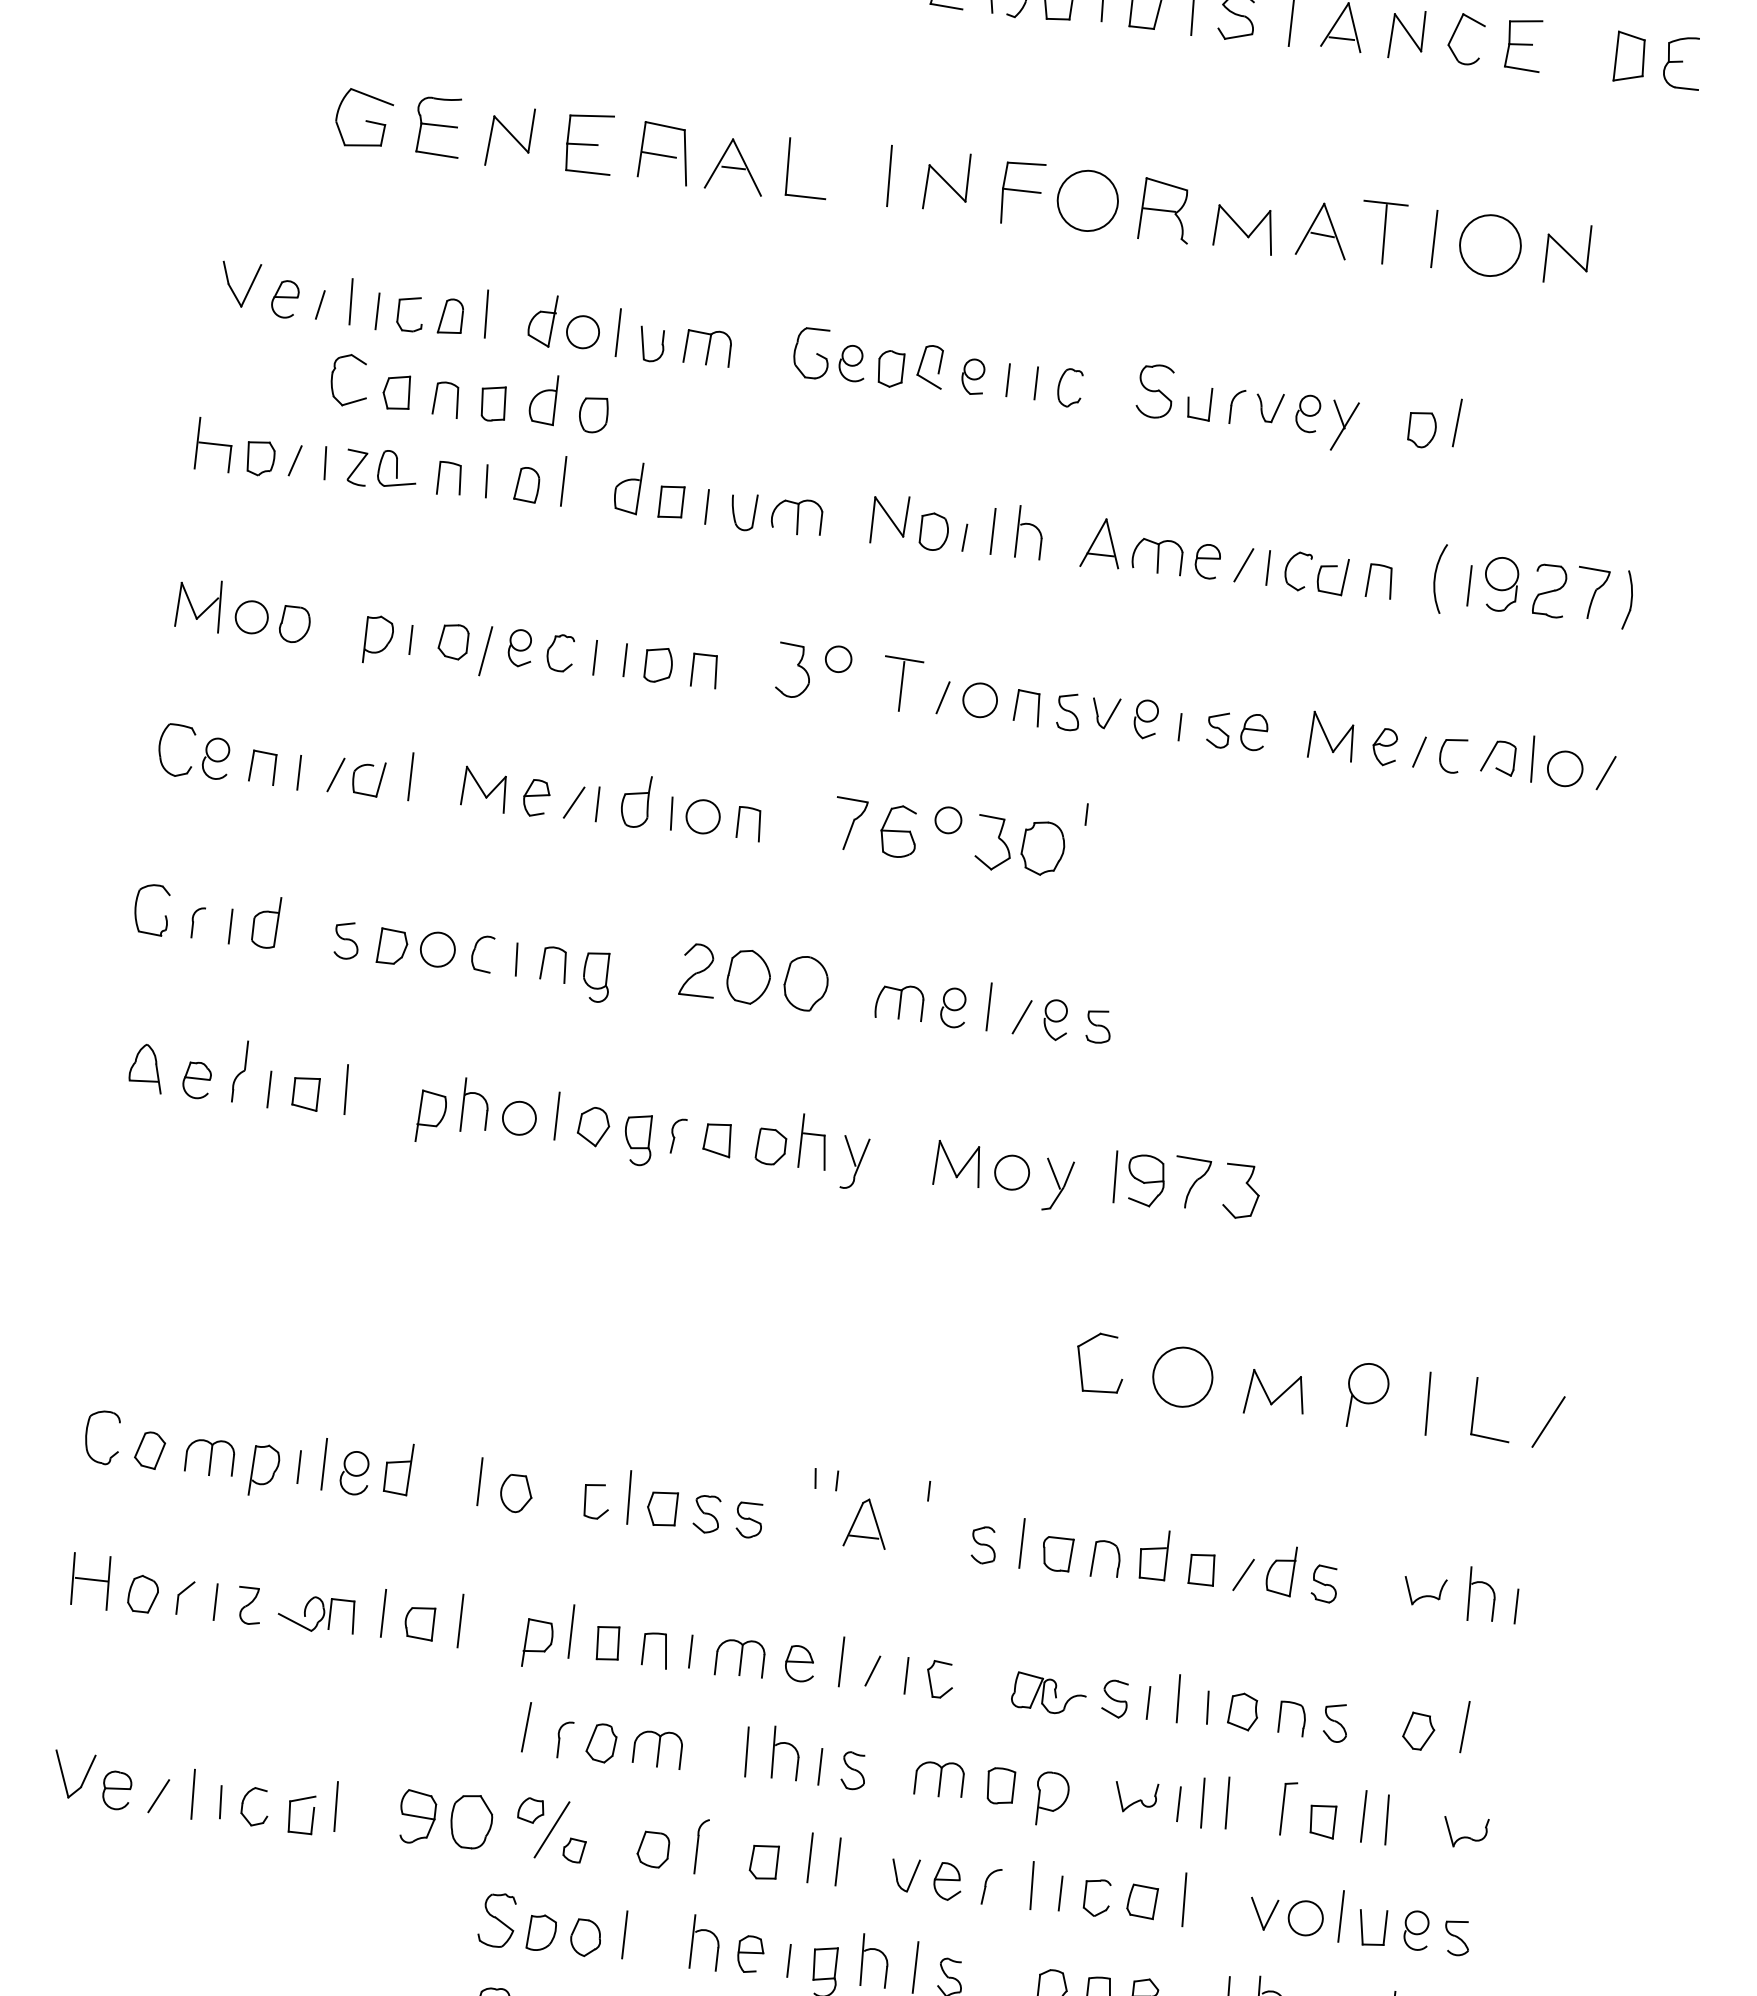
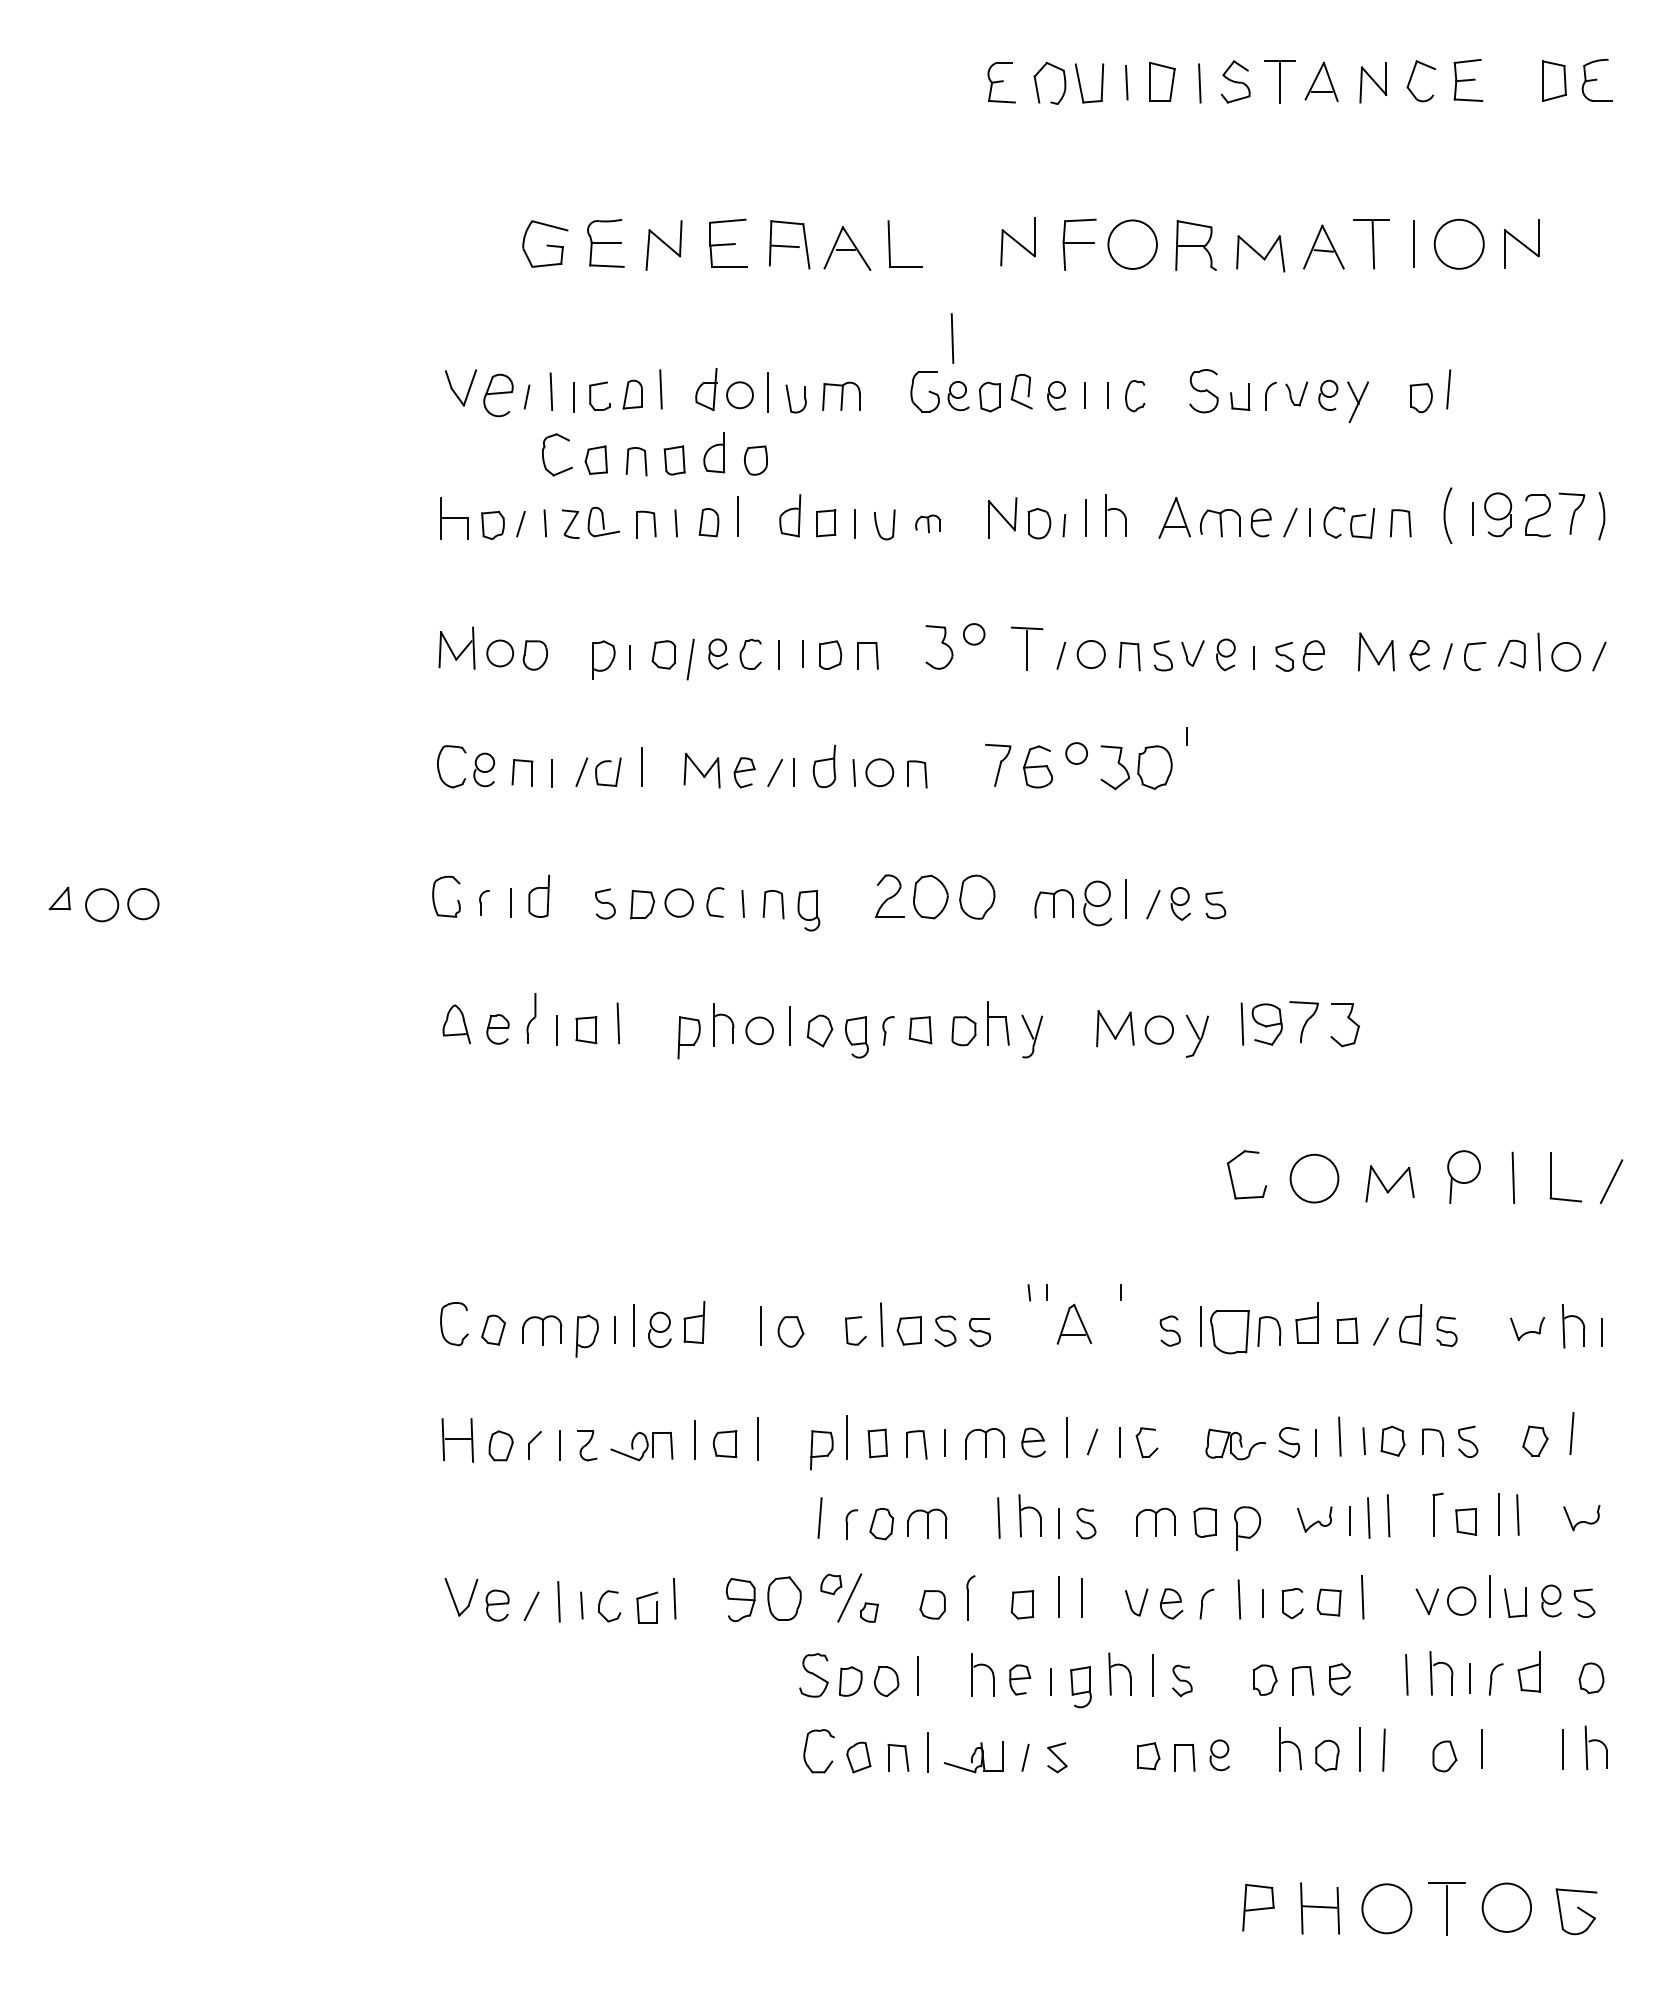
line: (889, 175) -> (952, 338), moved
part: (285, 299) -> (498, 395), size x1.4
part: (796, 516) -> (927, 523), size x0.6
part: (953, 1006) -> (1097, 902), size x1.4
part: (1056, 1553) -> (1229, 1331), size x1.6

